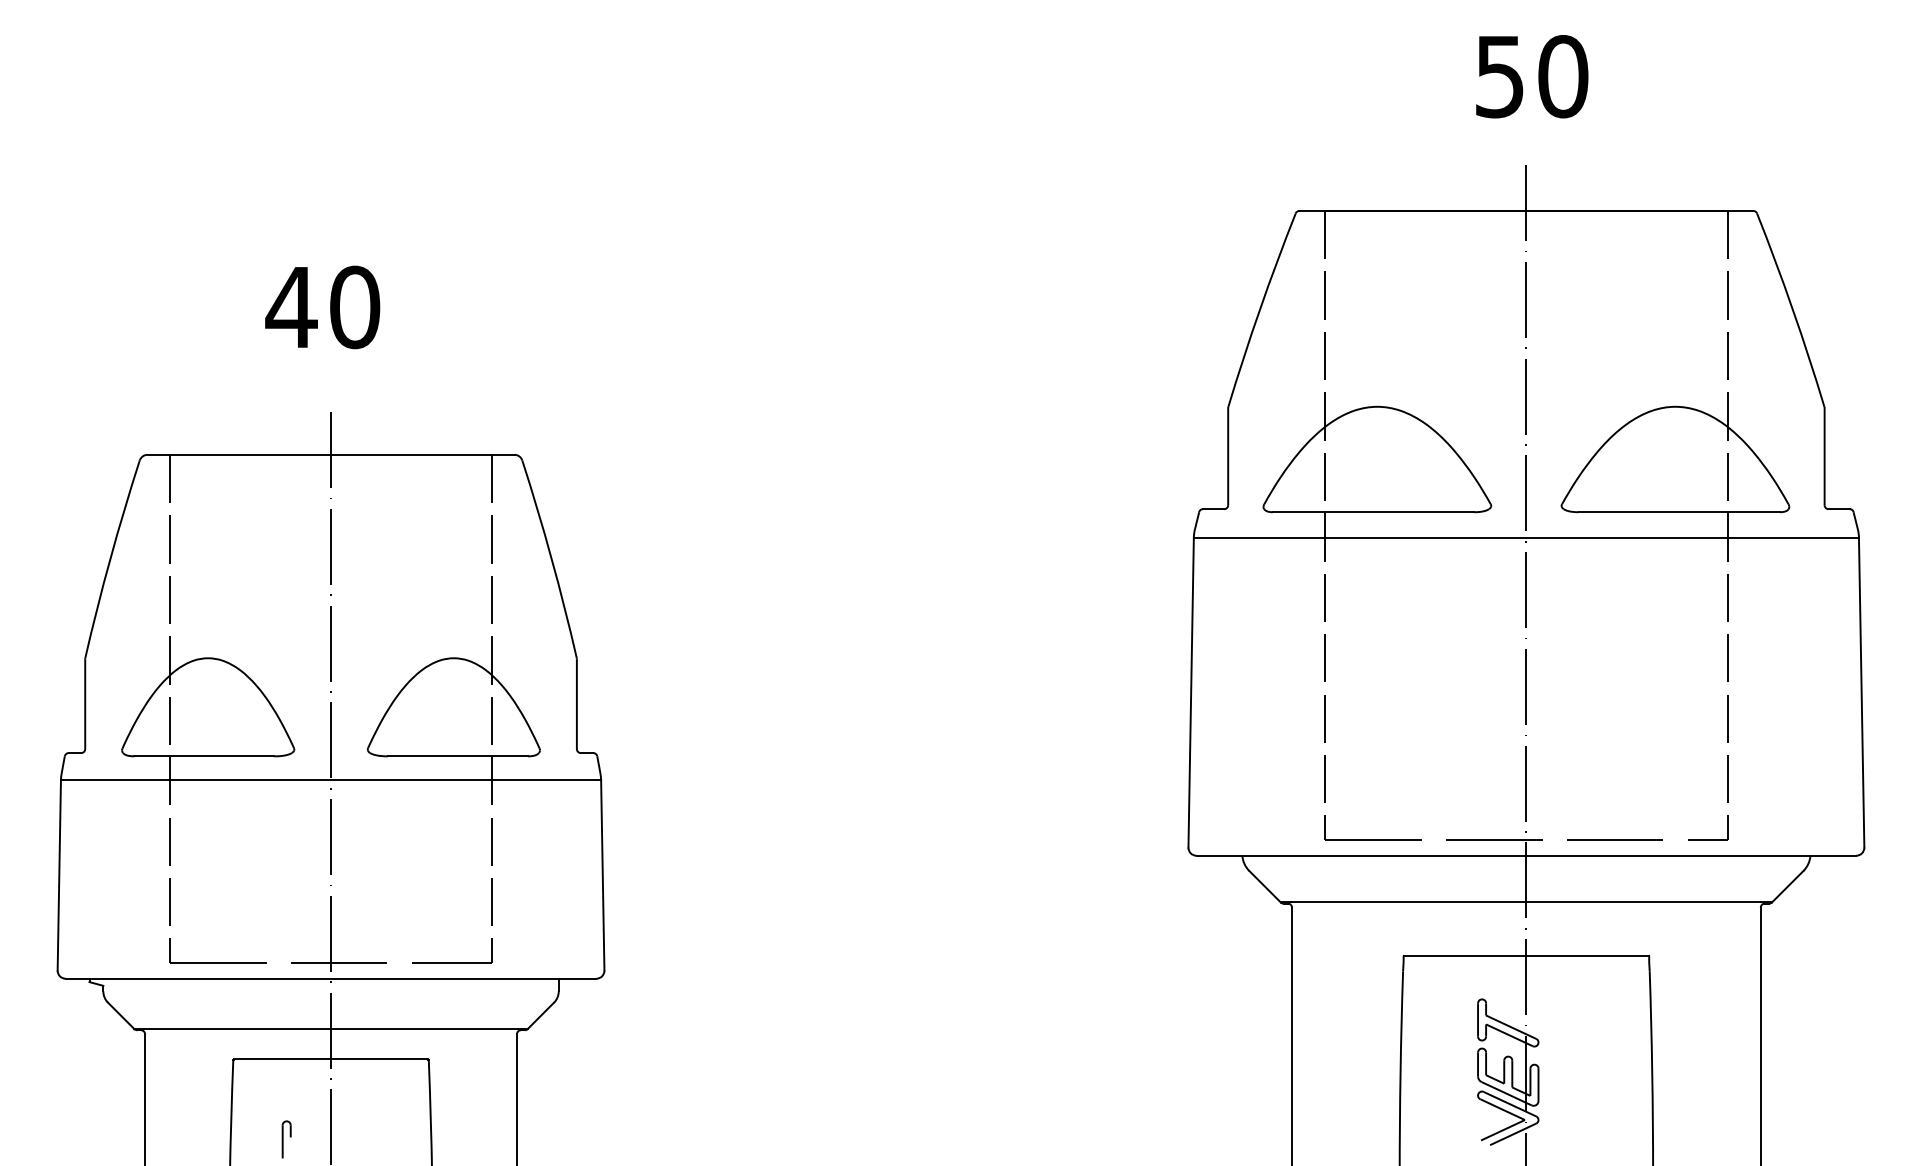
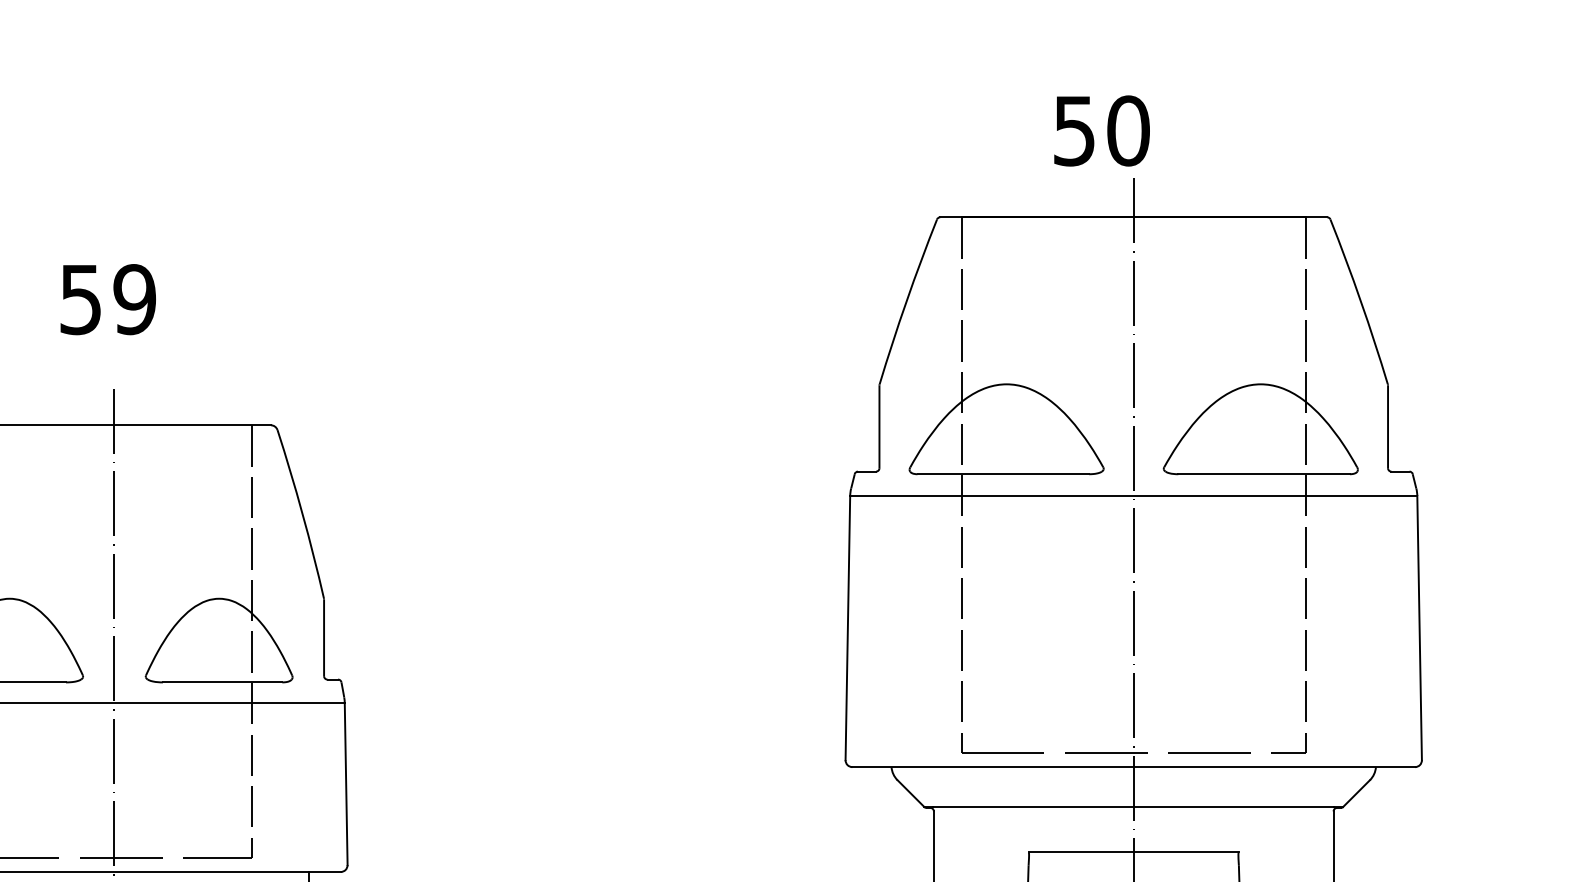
text: (1532, 76) -> (1102, 130), moved
text: (322, 307) -> (107, 299), 40 -> 59

